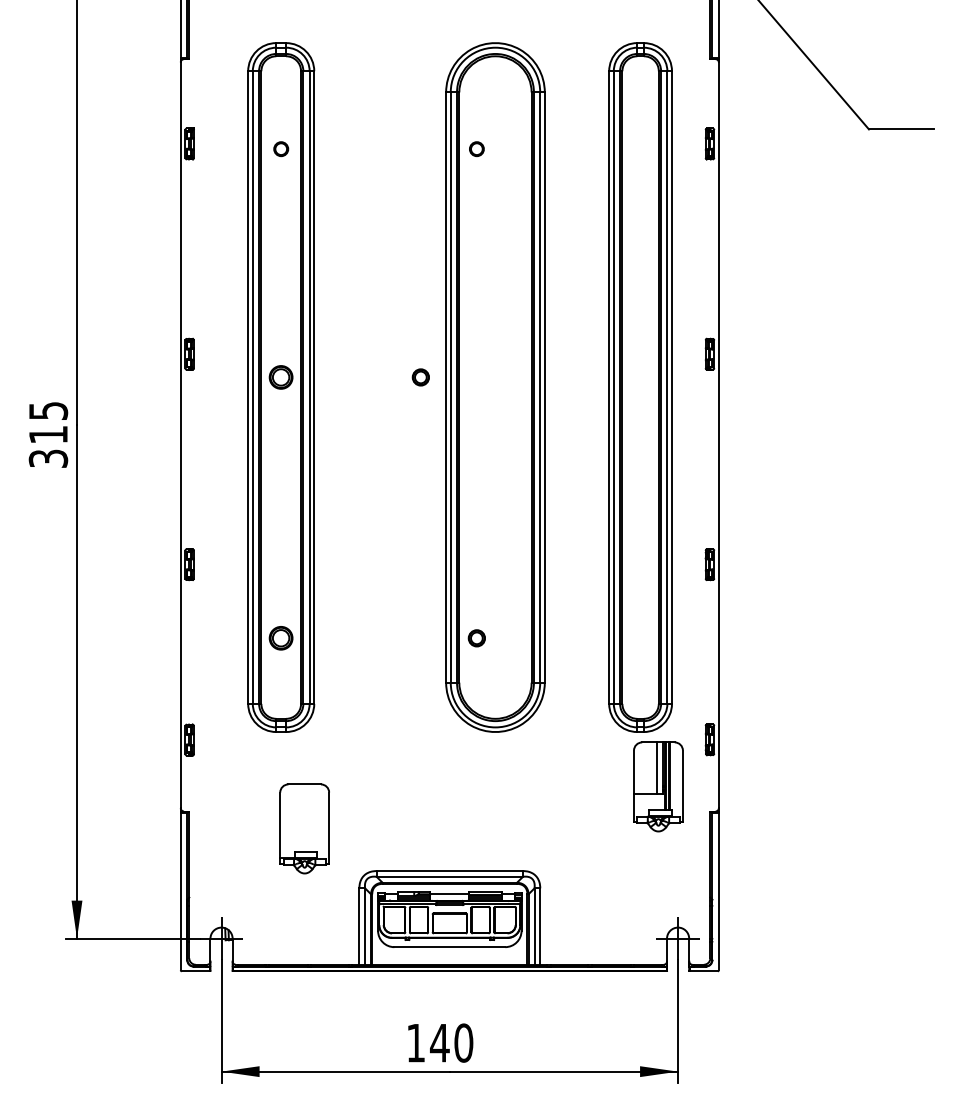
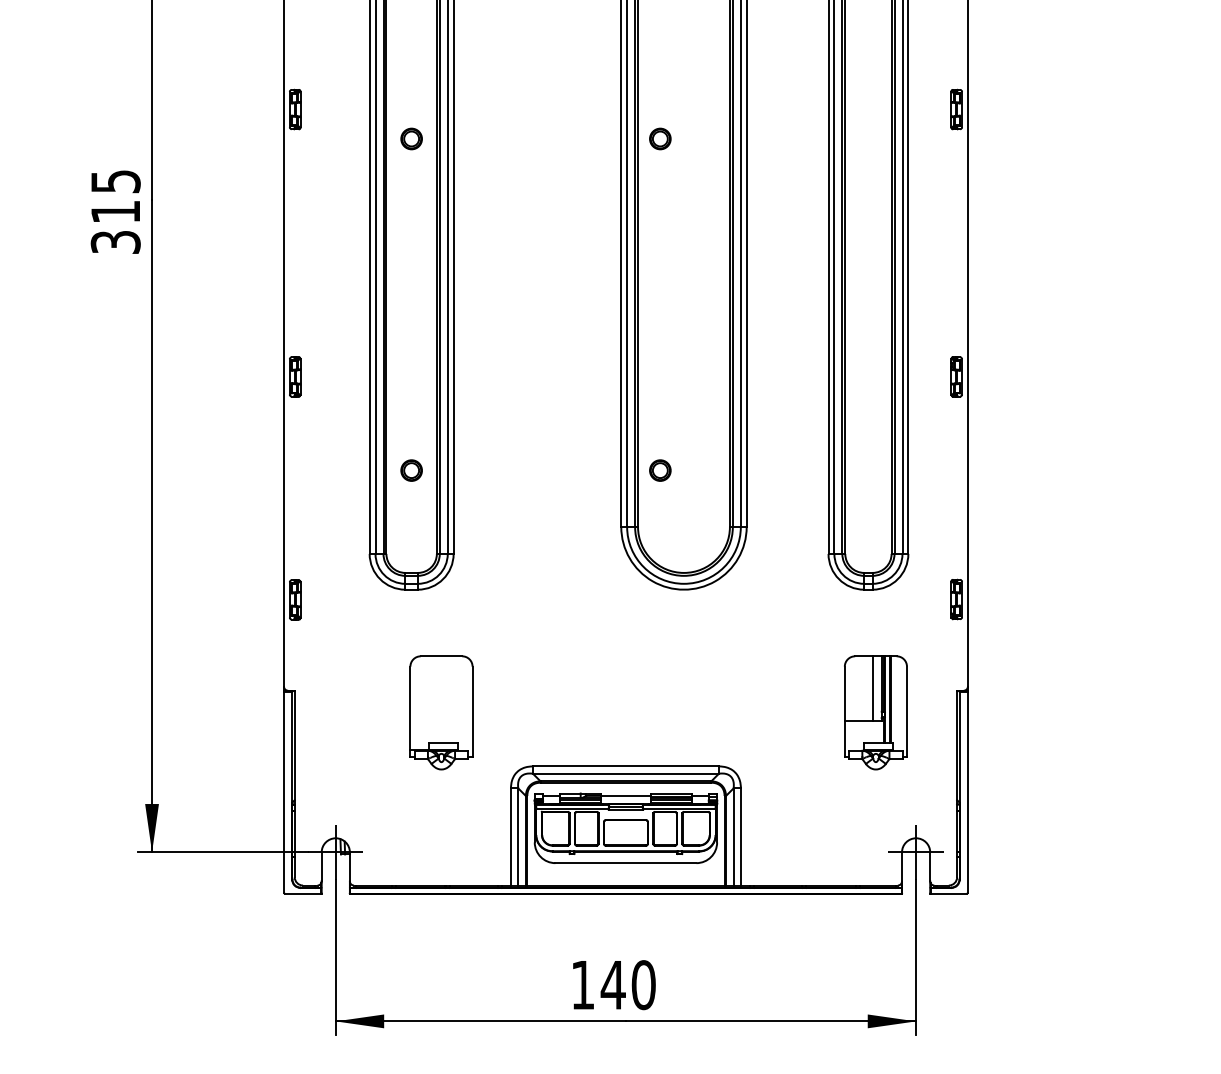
part: (281, 377) -> (411, 139), size x0.71
part: (420, 377) -> (659, 139), moved
part: (281, 638) -> (411, 470), size x0.71
part: (658, 786) -> (875, 712), moved

